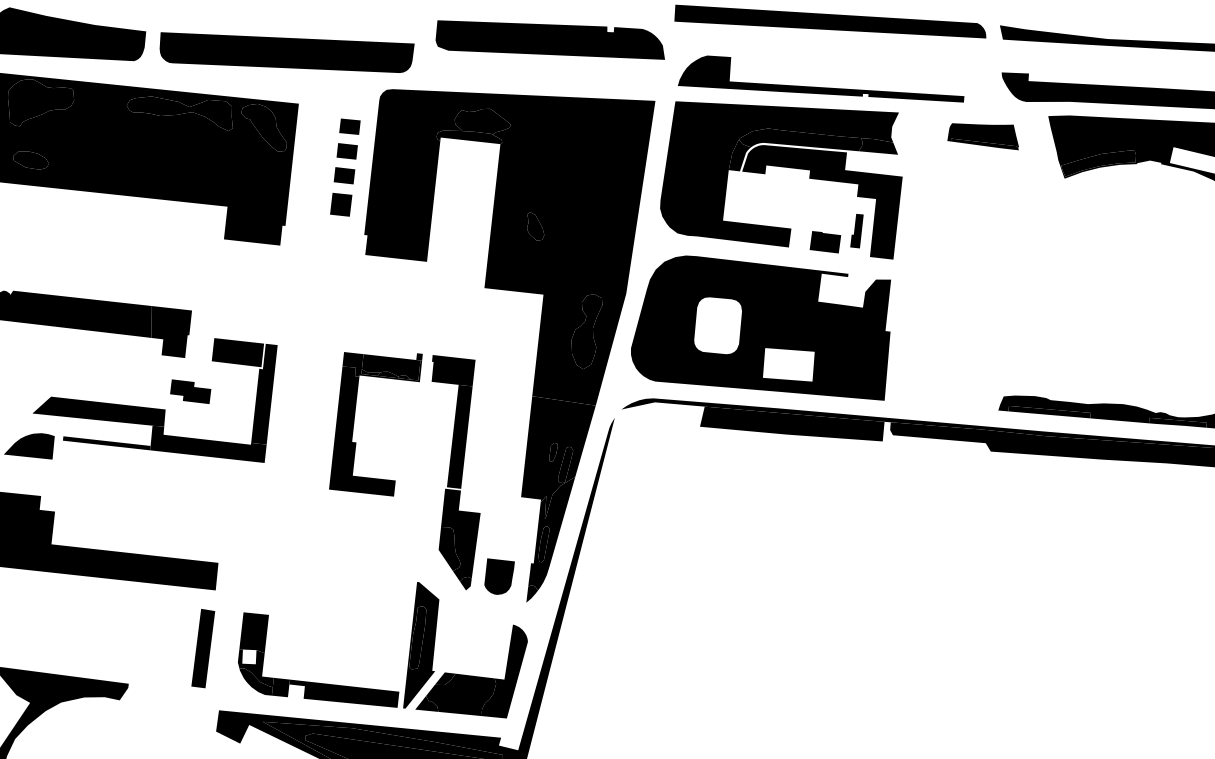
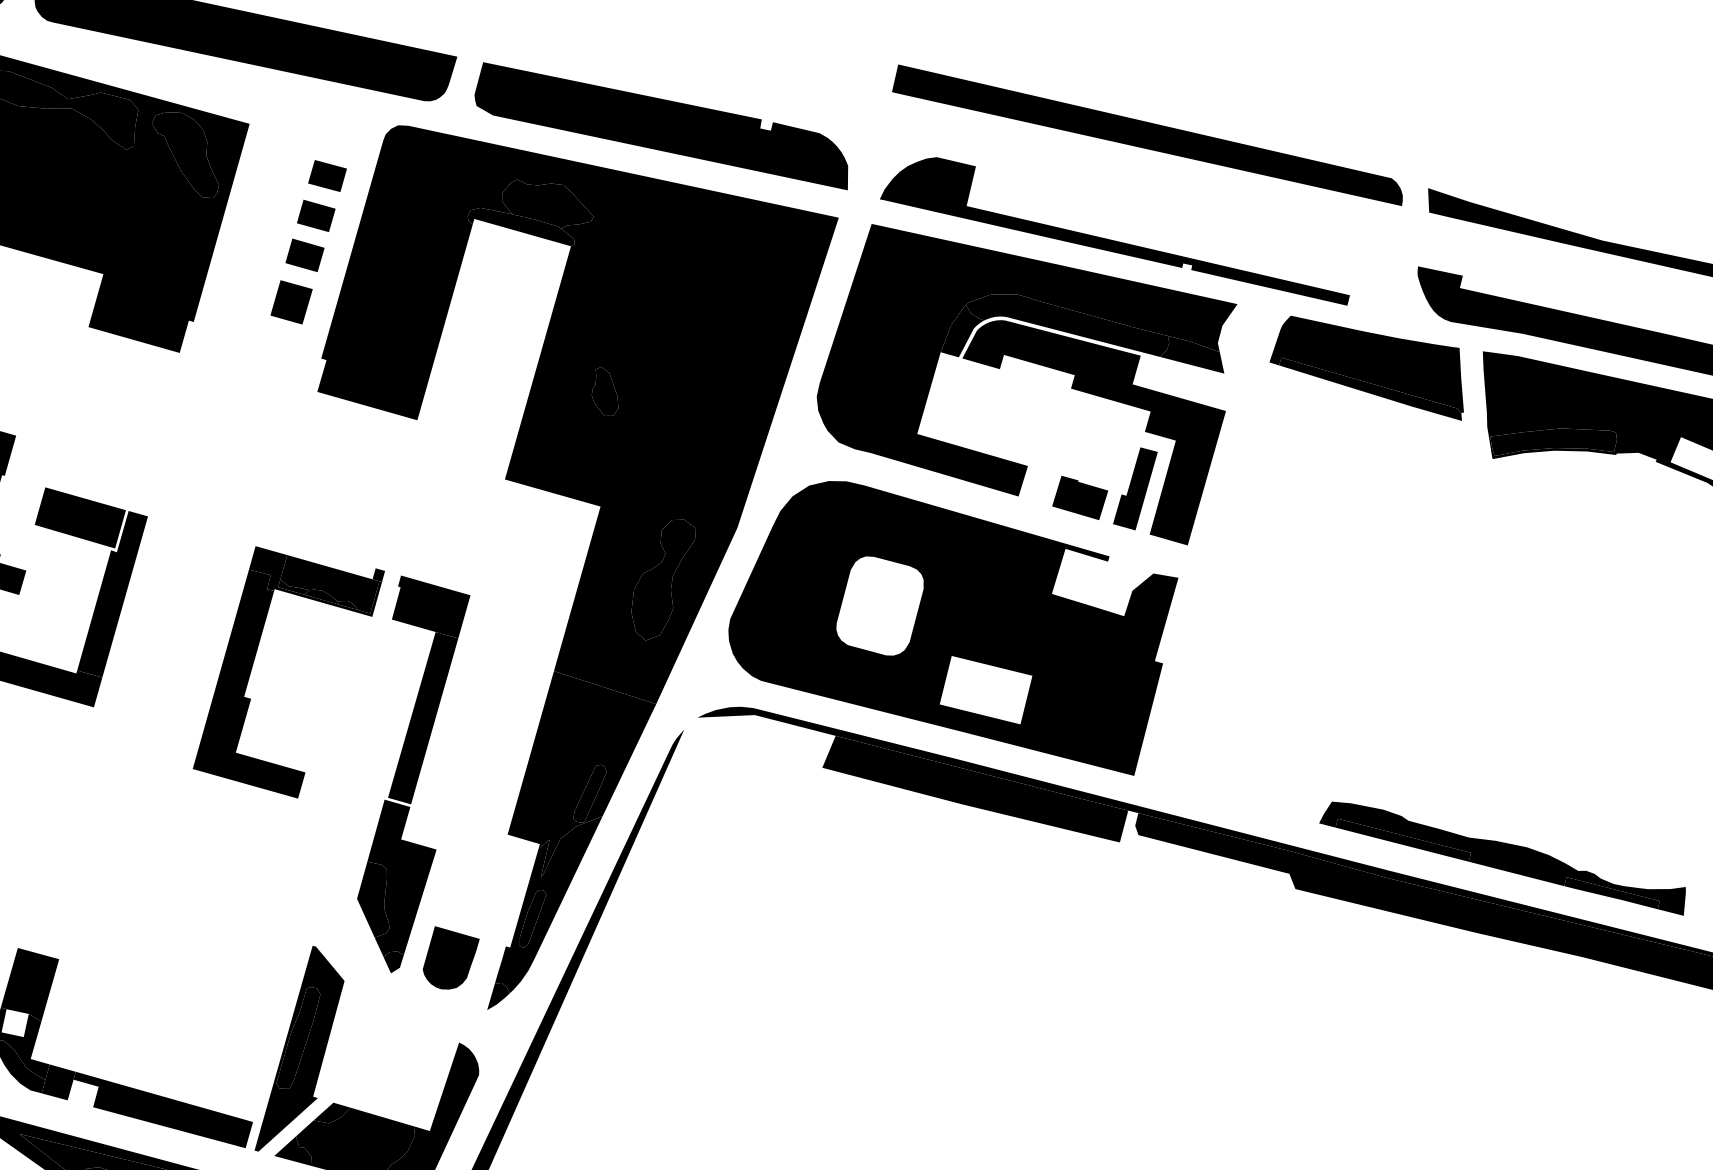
part: (549, 39) -> (662, 124), moved
part: (982, 136) -> (1368, 366), size x1.67
part: (856, 230) -> (1134, 487), size x1.43

